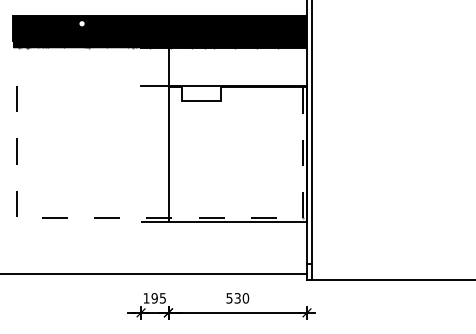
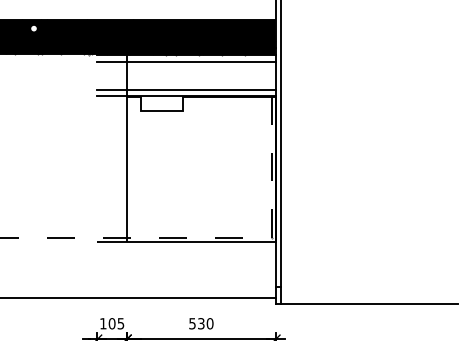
line: (224, 54) -> (187, 61), added
line: (224, 80) -> (187, 89), added
text: (154, 298) -> (111, 323), 195 -> 105

